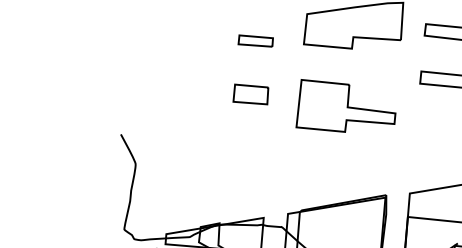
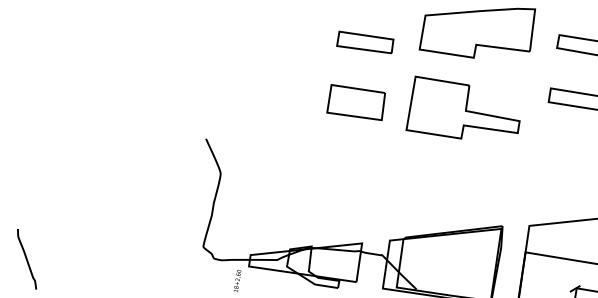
part: (255, 41) -> (365, 42), size x1.43
part: (250, 94) -> (355, 102), size x1.43
part: (344, 104) -> (462, 107), moved

